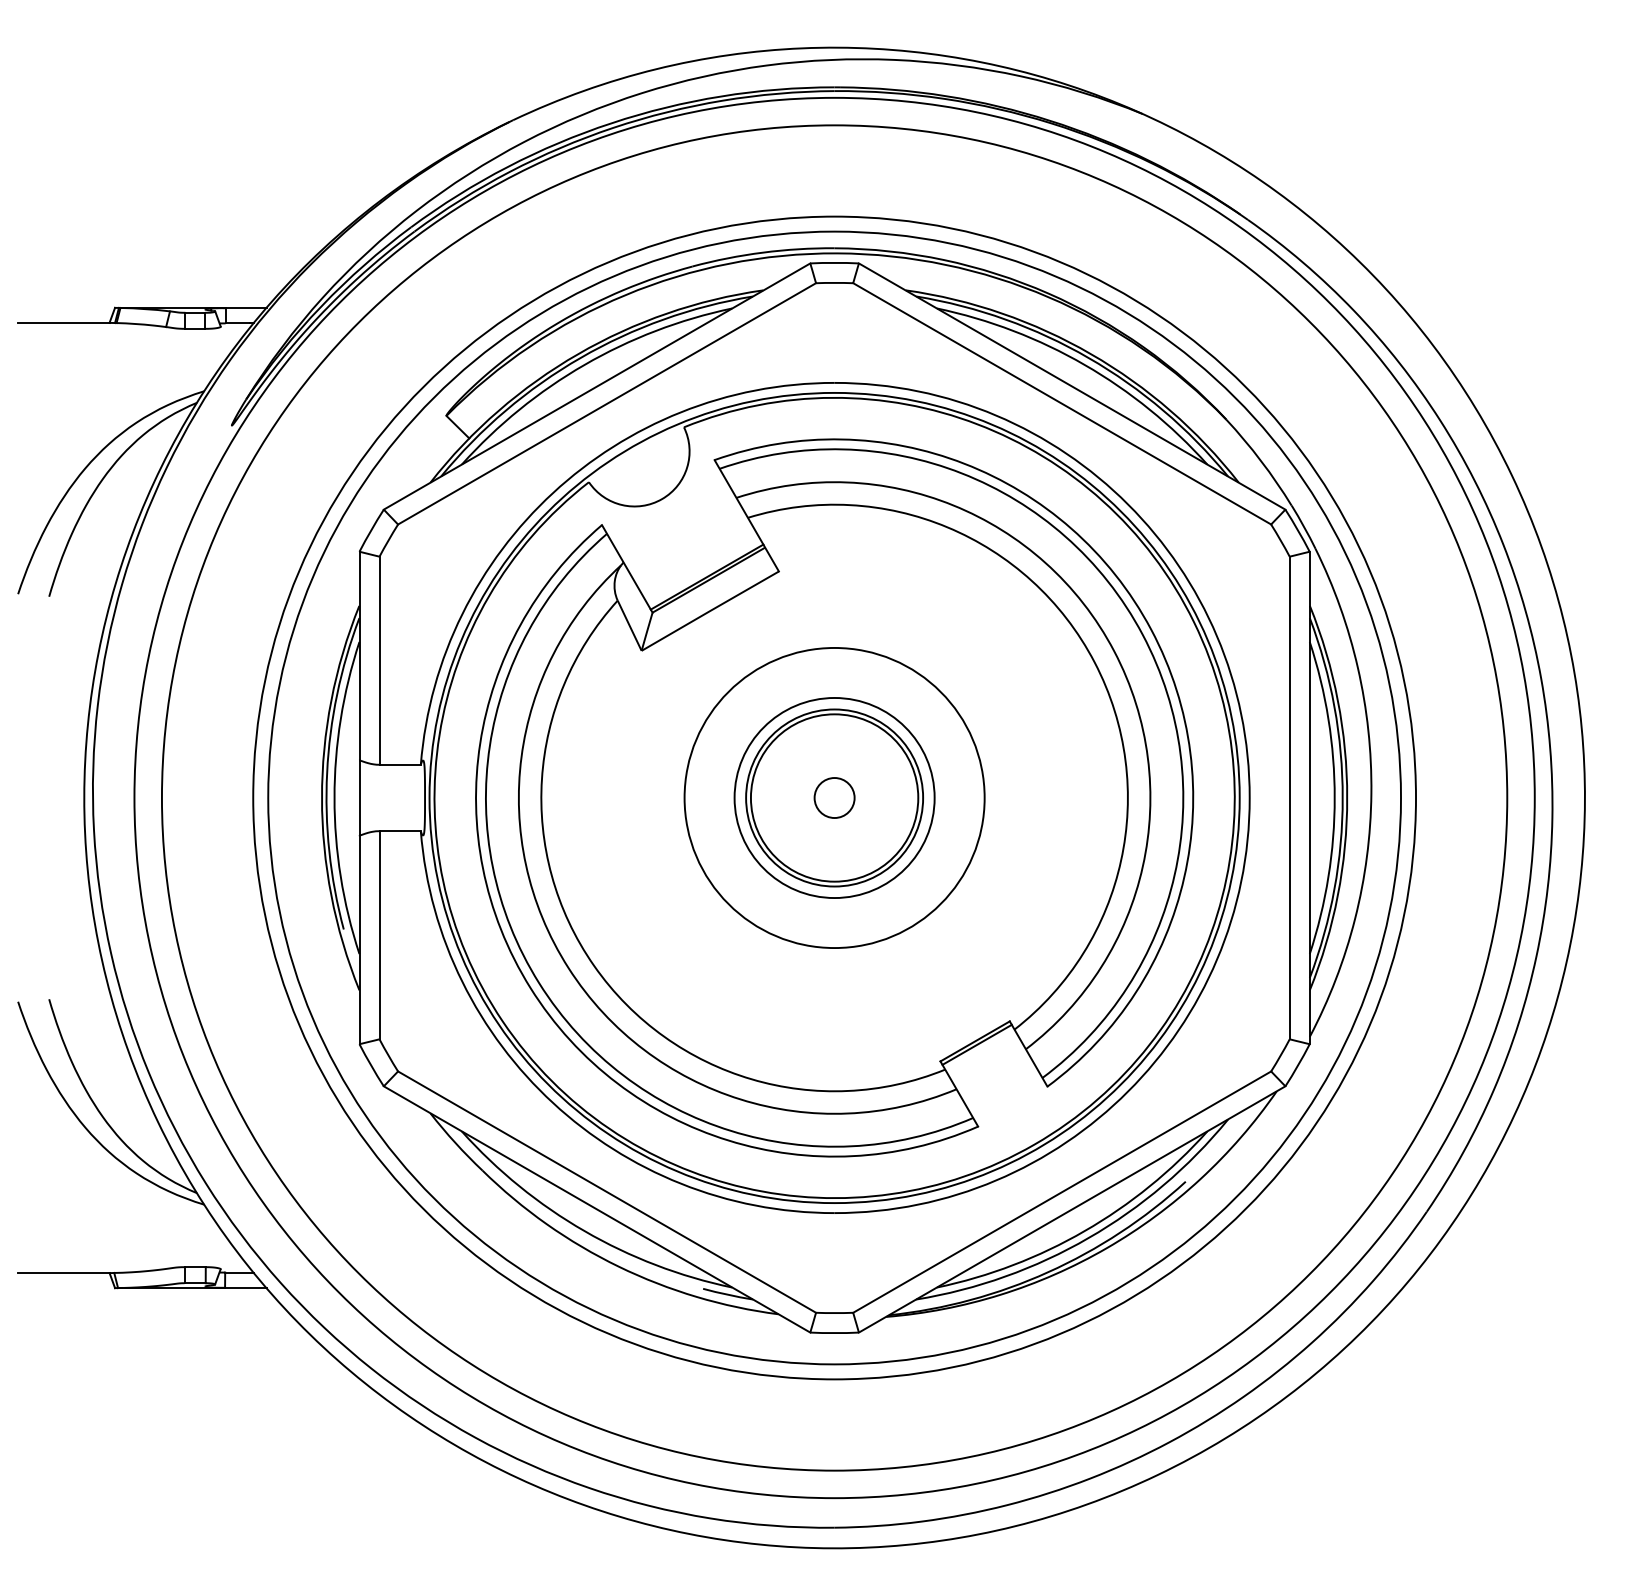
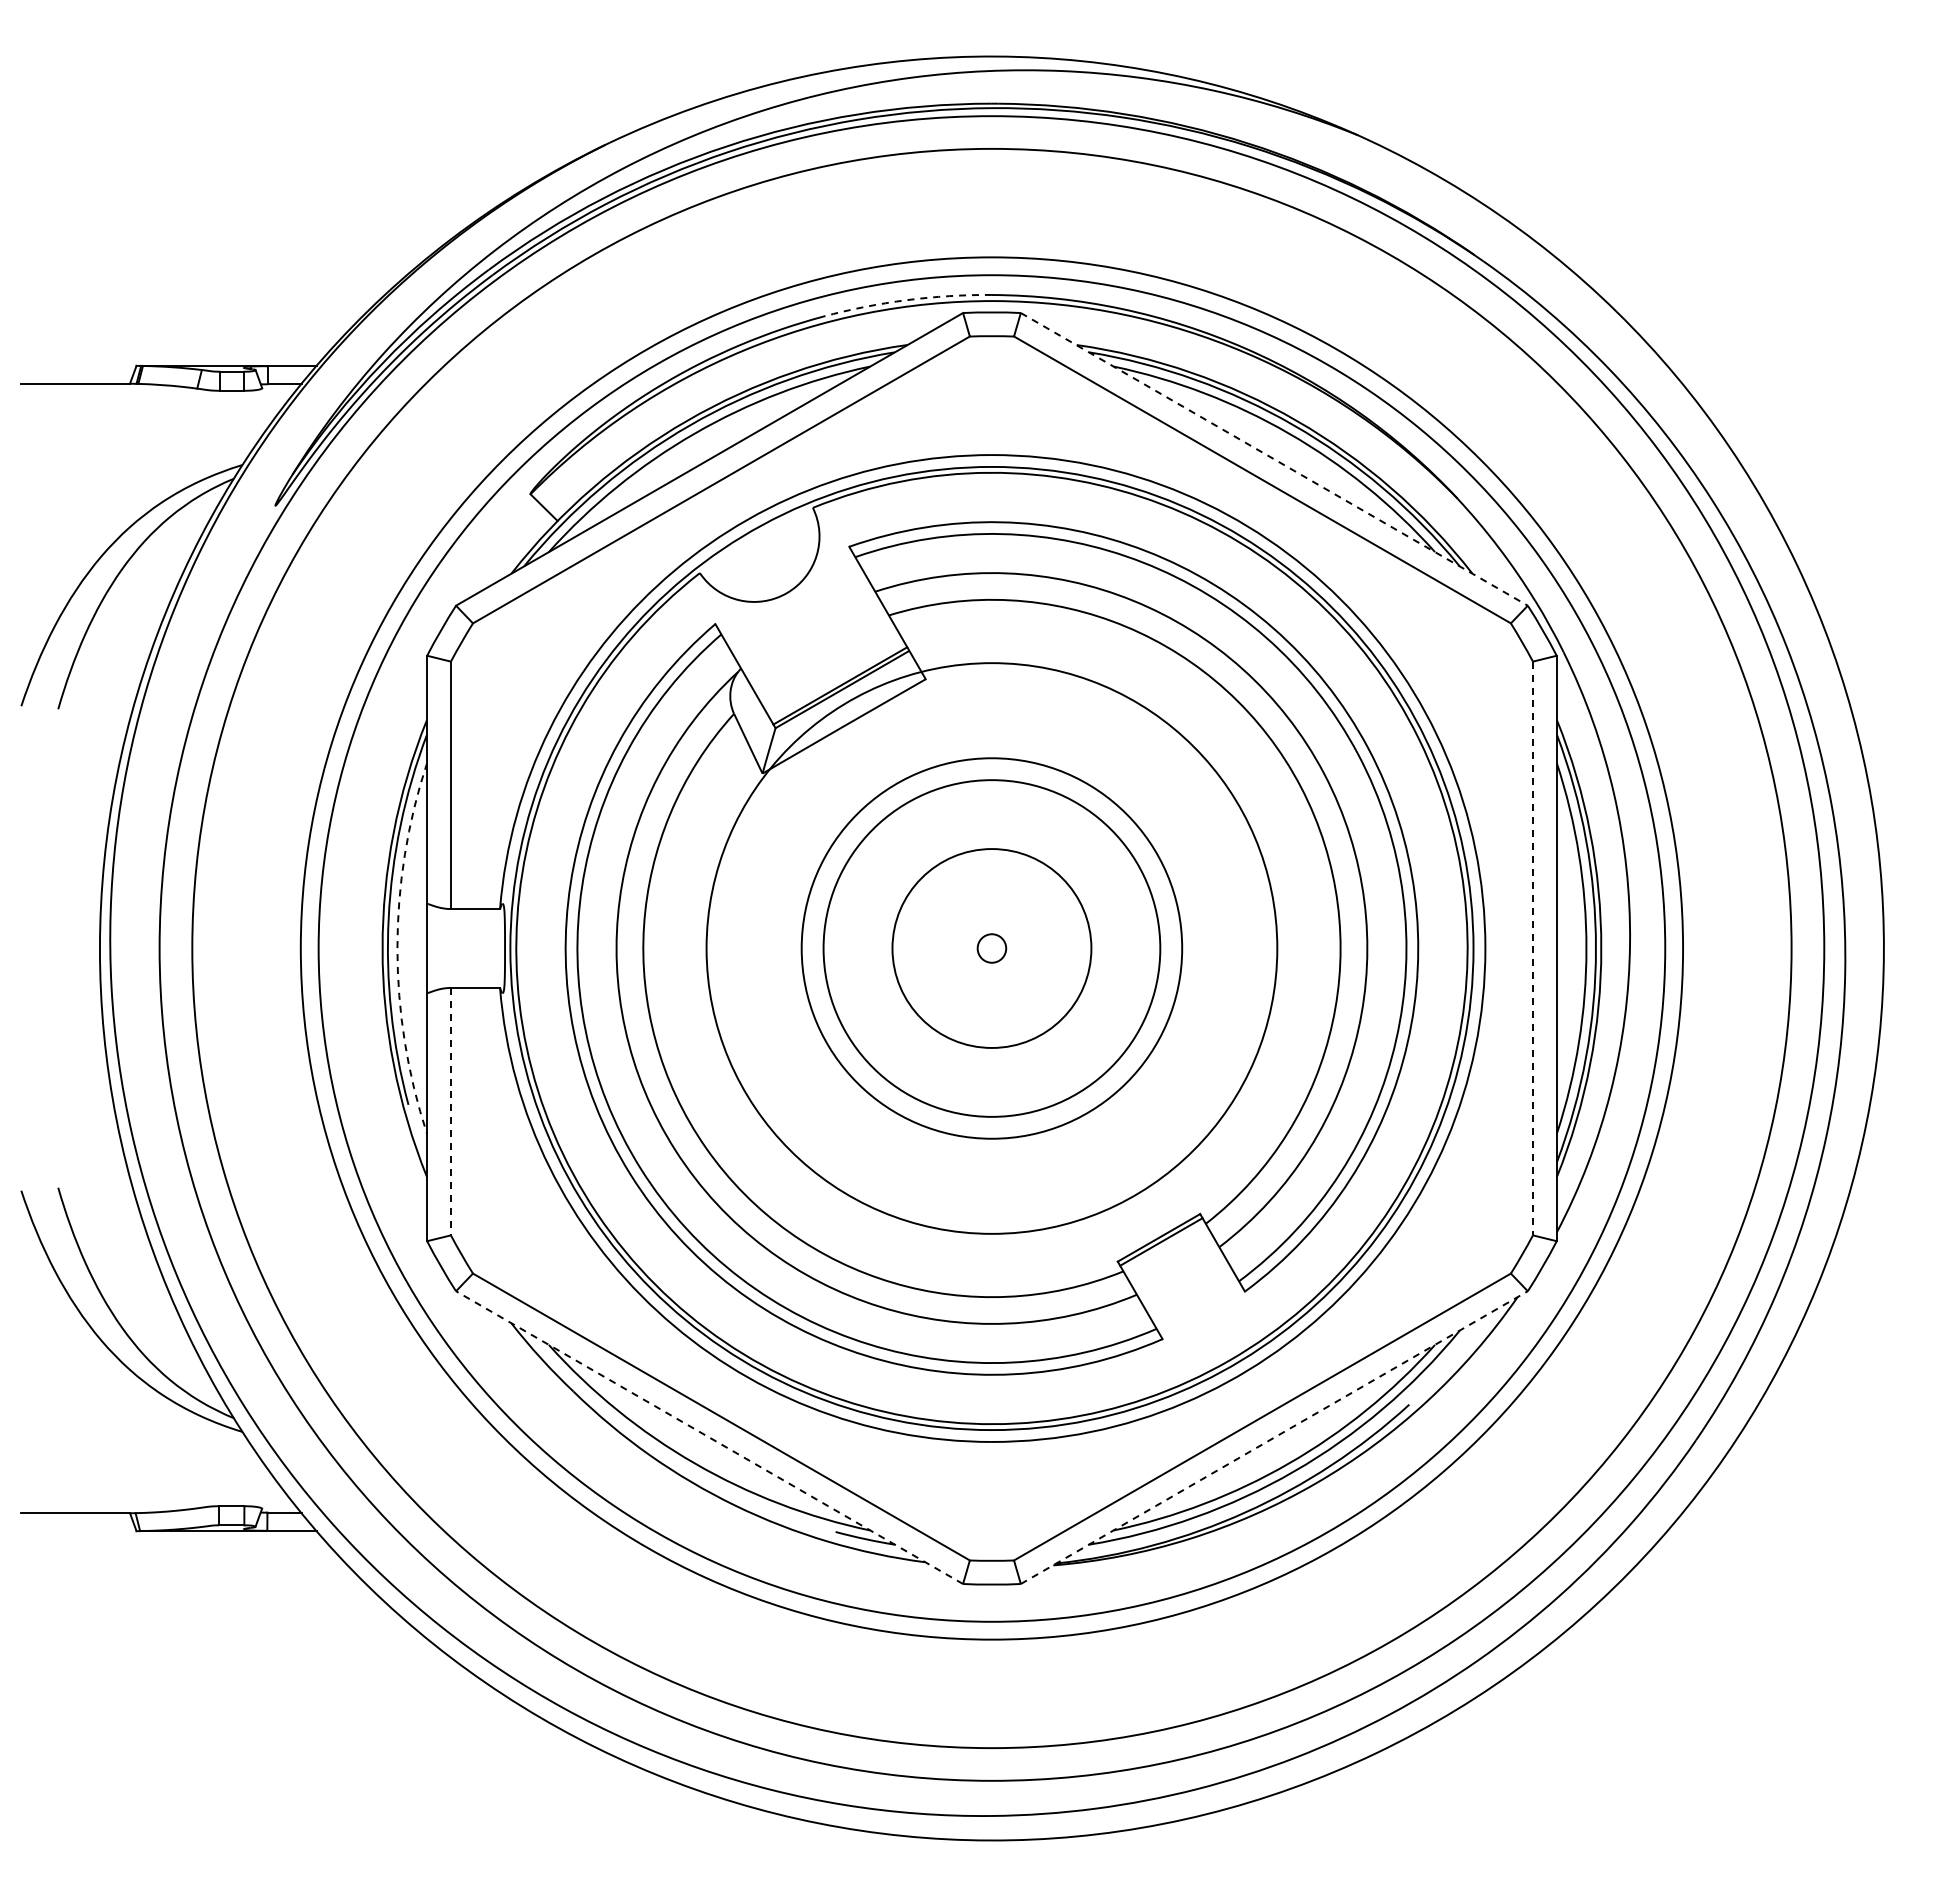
arc: (762, 252) -> (906, 300), solid -> dashed
line: (1072, 386) -> (1274, 459), solid -> dashed
arc: (334, 798) -> (397, 948), solid -> dashed
circle: (834, 798) -> (991, 948), size x0.6
circle: (834, 798) -> (991, 948), size x1.6
circle: (834, 798) -> (991, 948), size x1.6
circle: (834, 798) -> (991, 948), size x1.6
line: (1289, 798) -> (1532, 948), solid -> dashed
line: (379, 935) -> (450, 1111), solid -> dashed
line: (597, 1209) -> (709, 1437), solid -> dashed
line: (1072, 1209) -> (1274, 1437), solid -> dashed

